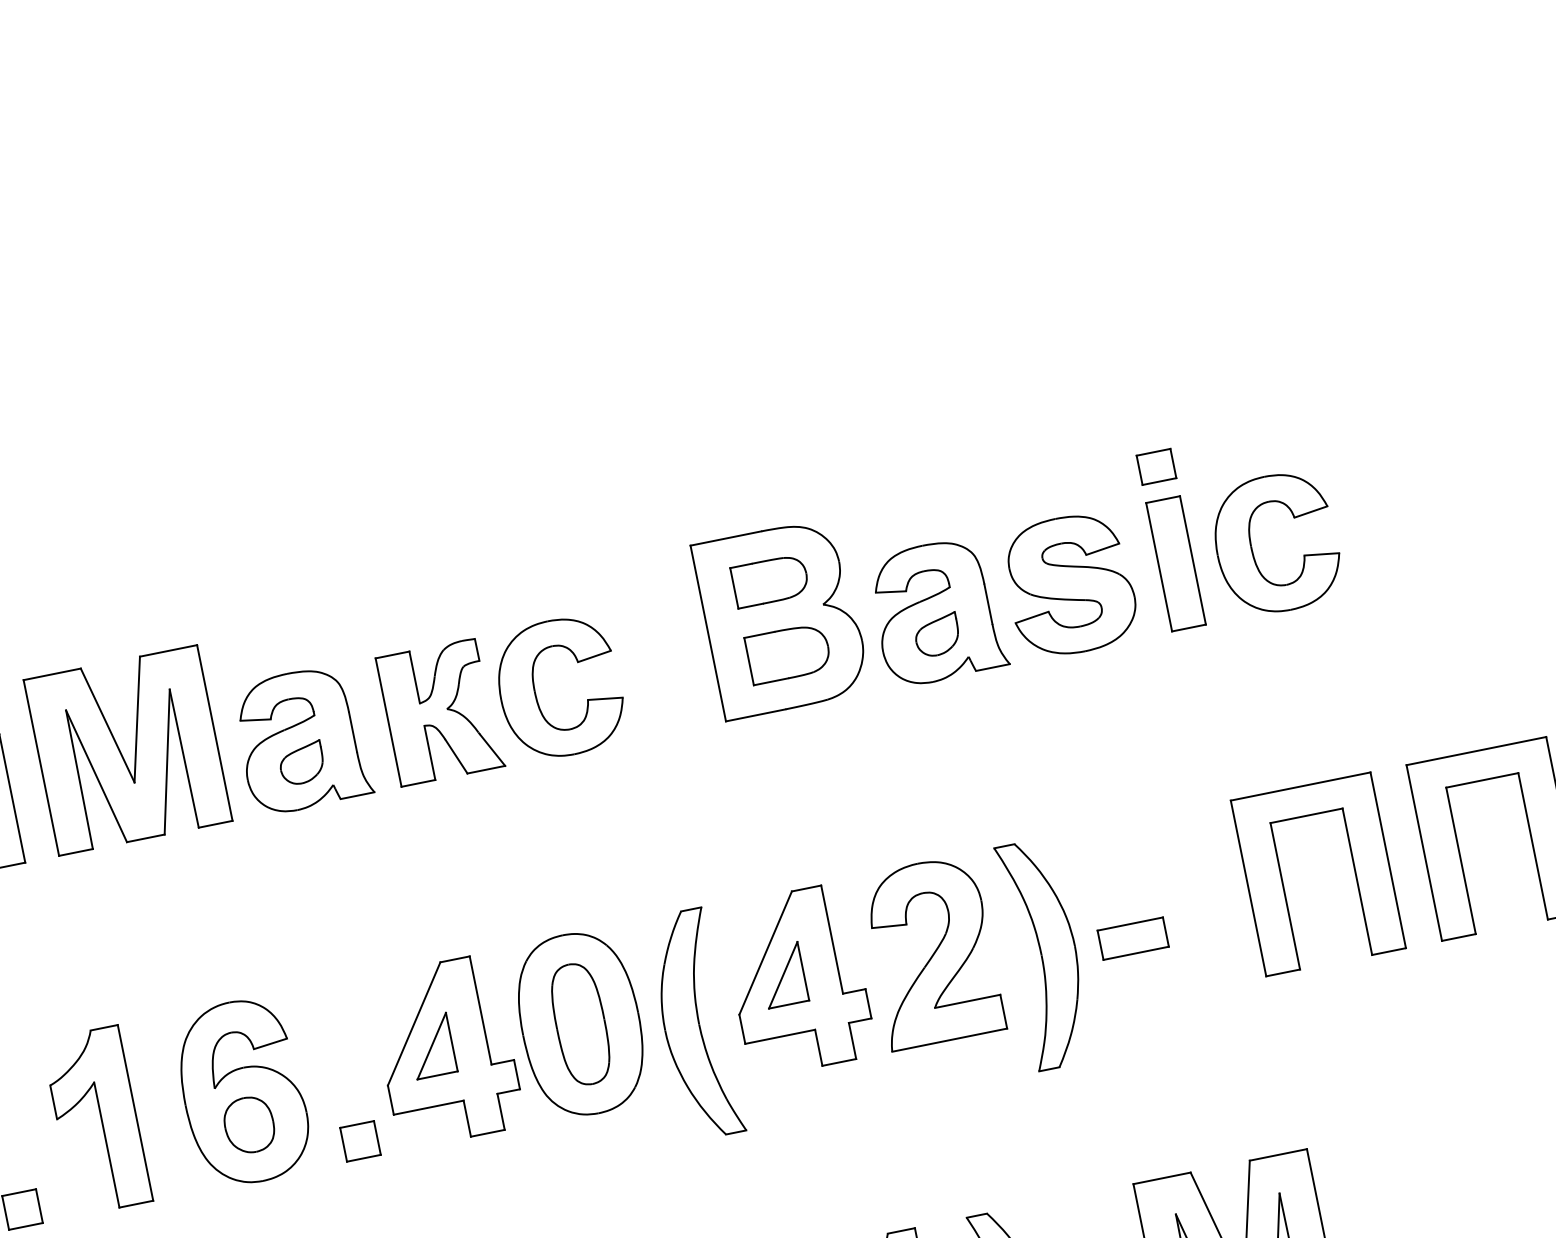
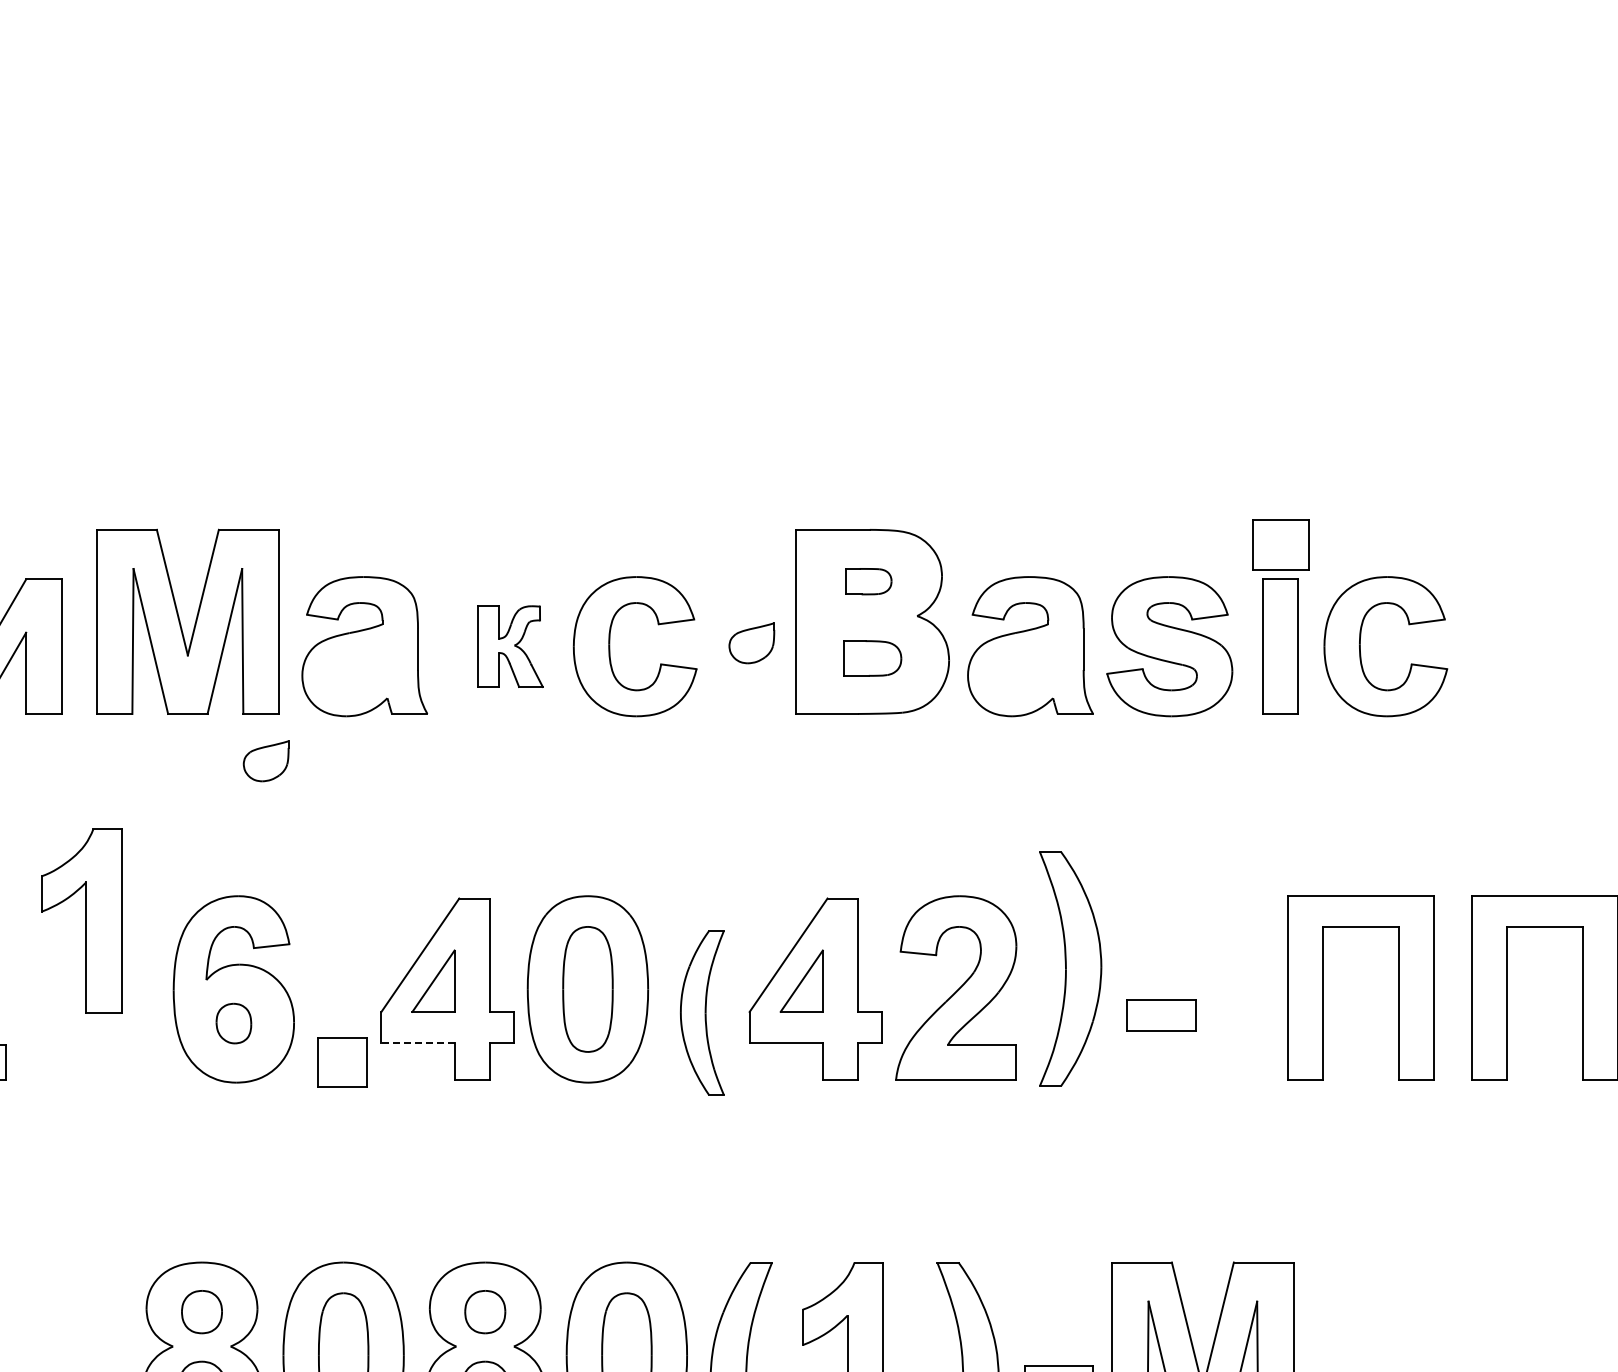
part: (1156, 467) -> (1280, 545), size x1.6
part: (769, 580) -> (868, 581), size x0.6
part: (936, 635) -> (751, 643), moved
part: (788, 653) -> (872, 658), size x0.7
part: (440, 711) -> (510, 646), size x0.6
part: (301, 763) -> (265, 761), moved
part: (1045, 953) -> (1070, 968), moved
part: (693, 1024) -> (701, 1012), size x0.7
line: (429, 1107) -> (418, 1042), solid -> dashed
part: (96, 1119) -> (81, 920), moved
part: (248, 1125) -> (233, 1023), size x0.7
part: (360, 1141) -> (342, 1062), size x1.4

